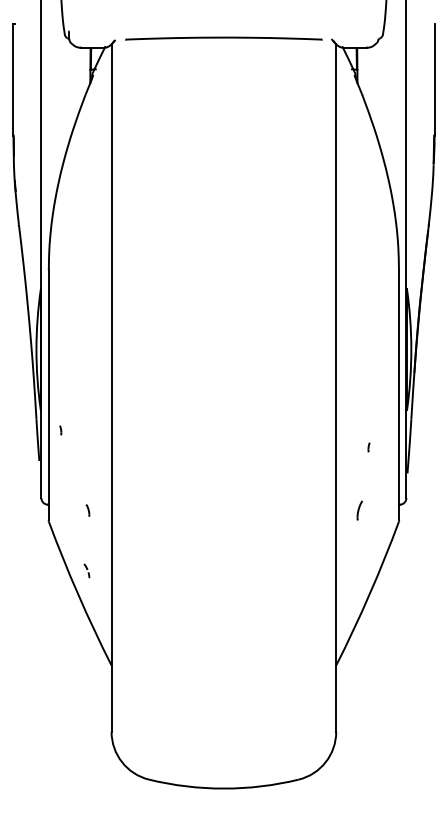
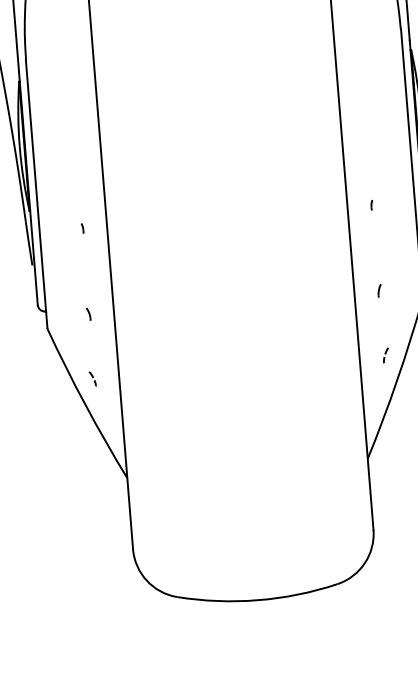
part: (60, 430) -> (82, 228), moved
part: (368, 447) -> (371, 205), moved
part: (359, 510) -> (379, 290), size x0.62
part: (360, 570) -> (385, 355), added

